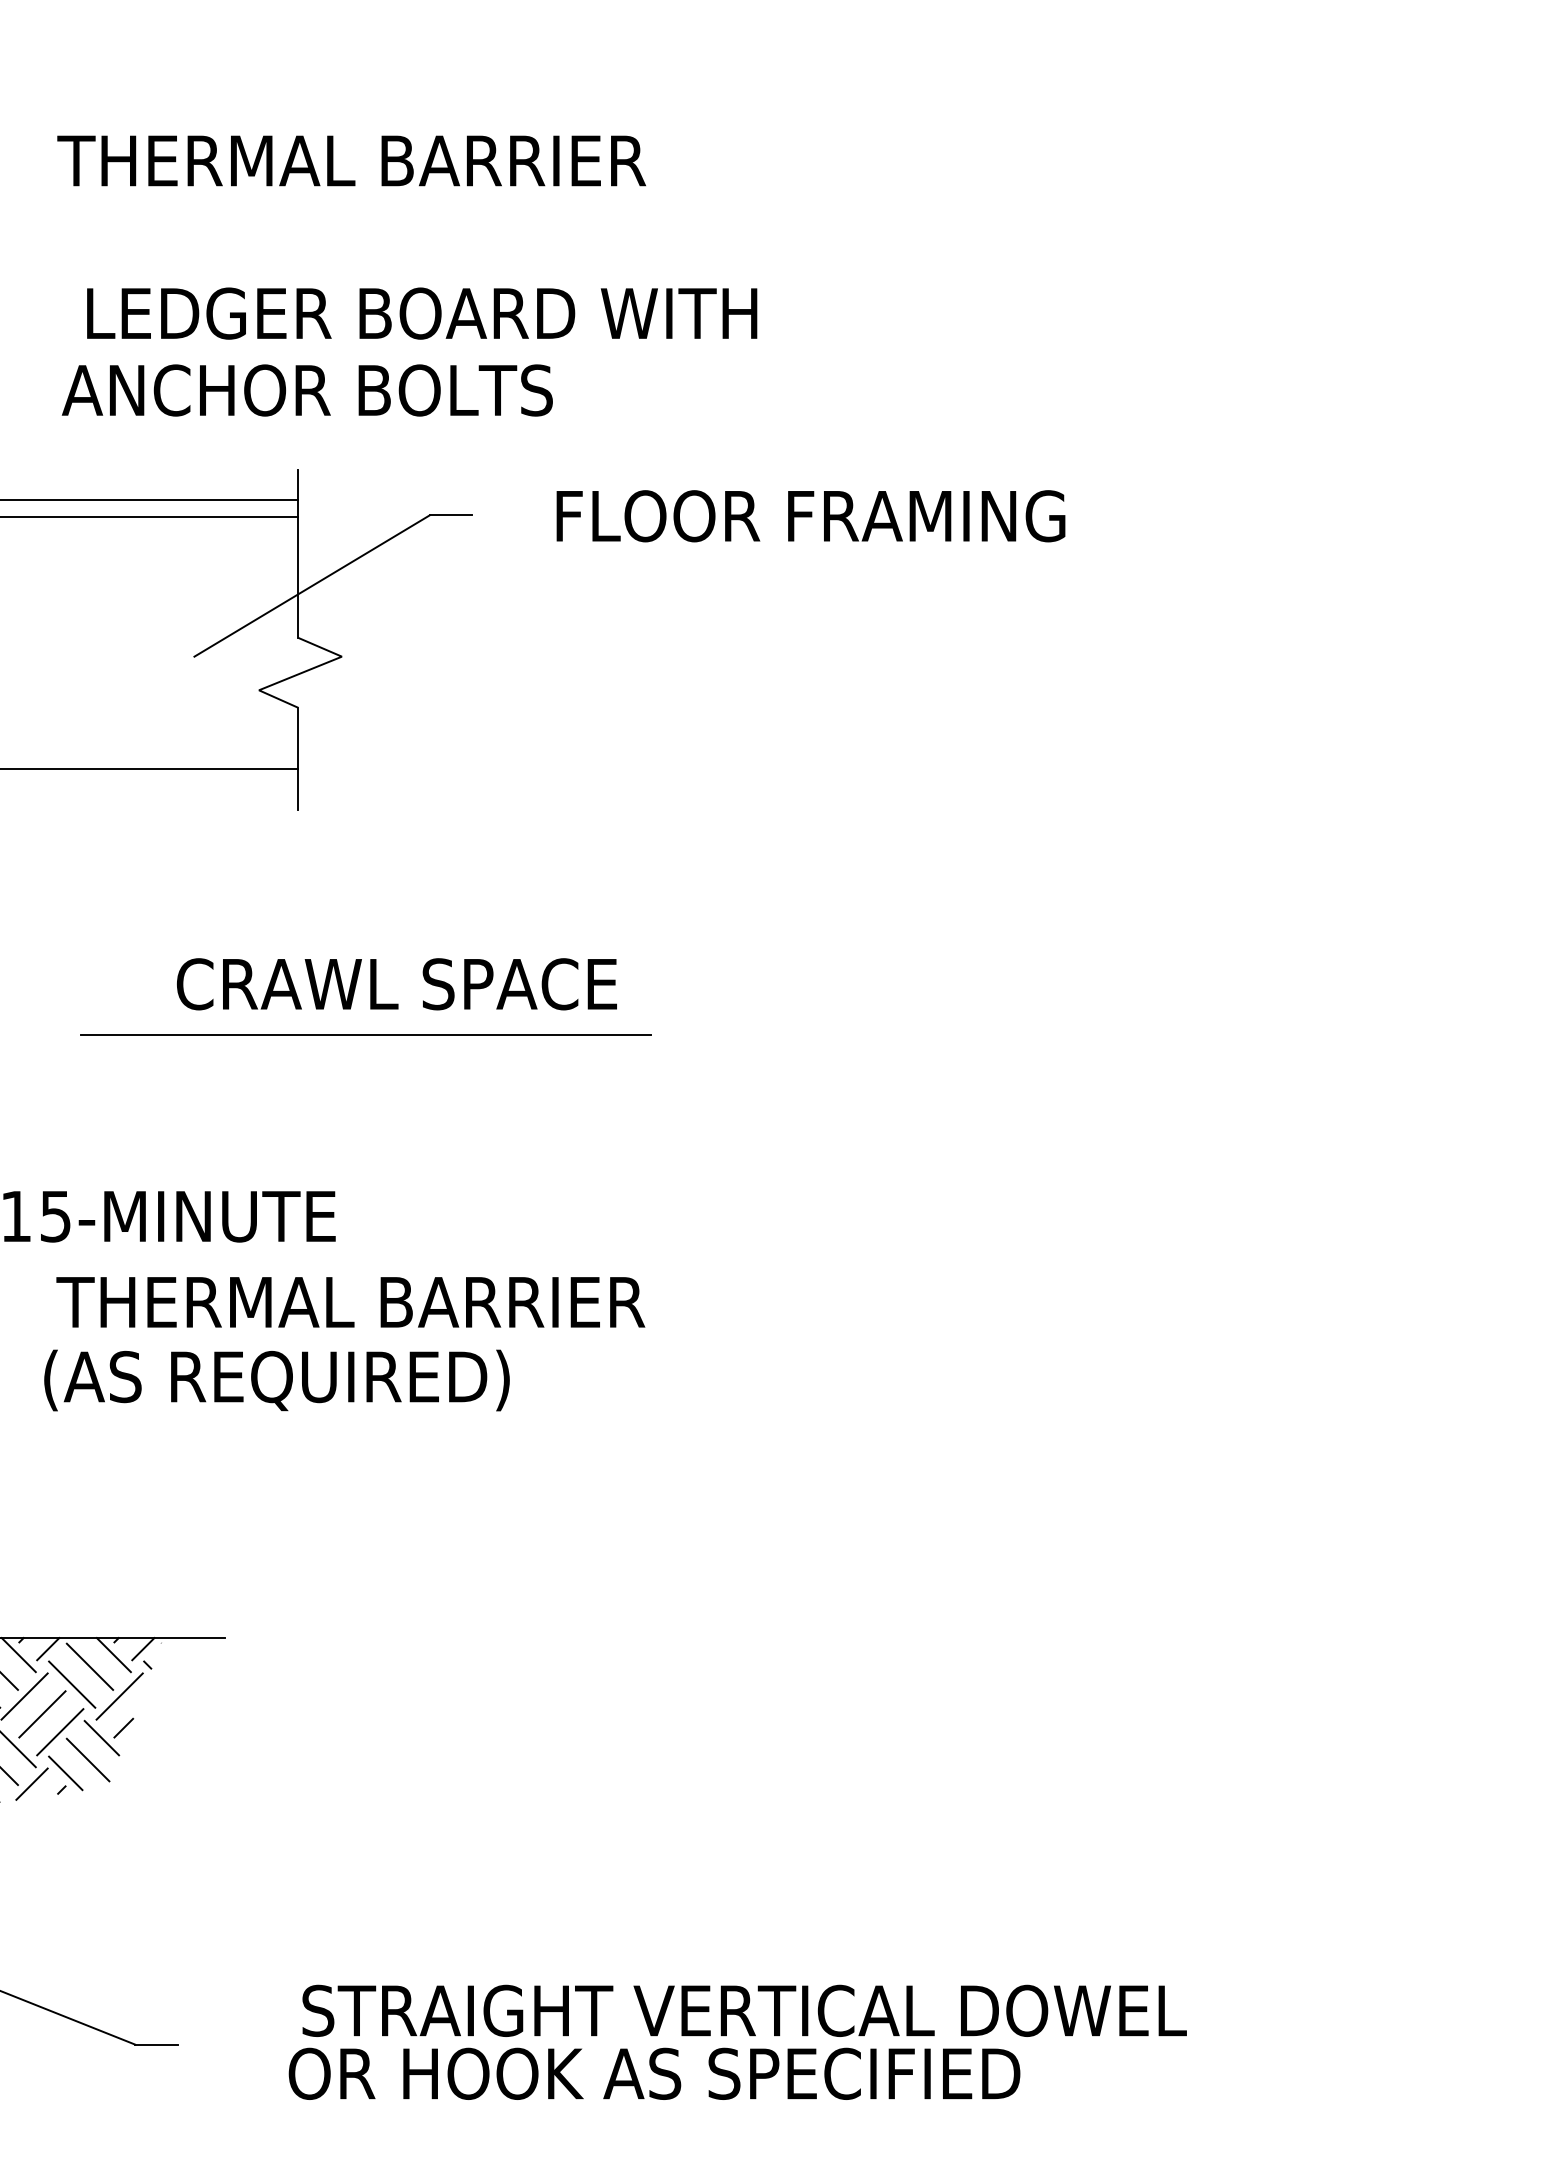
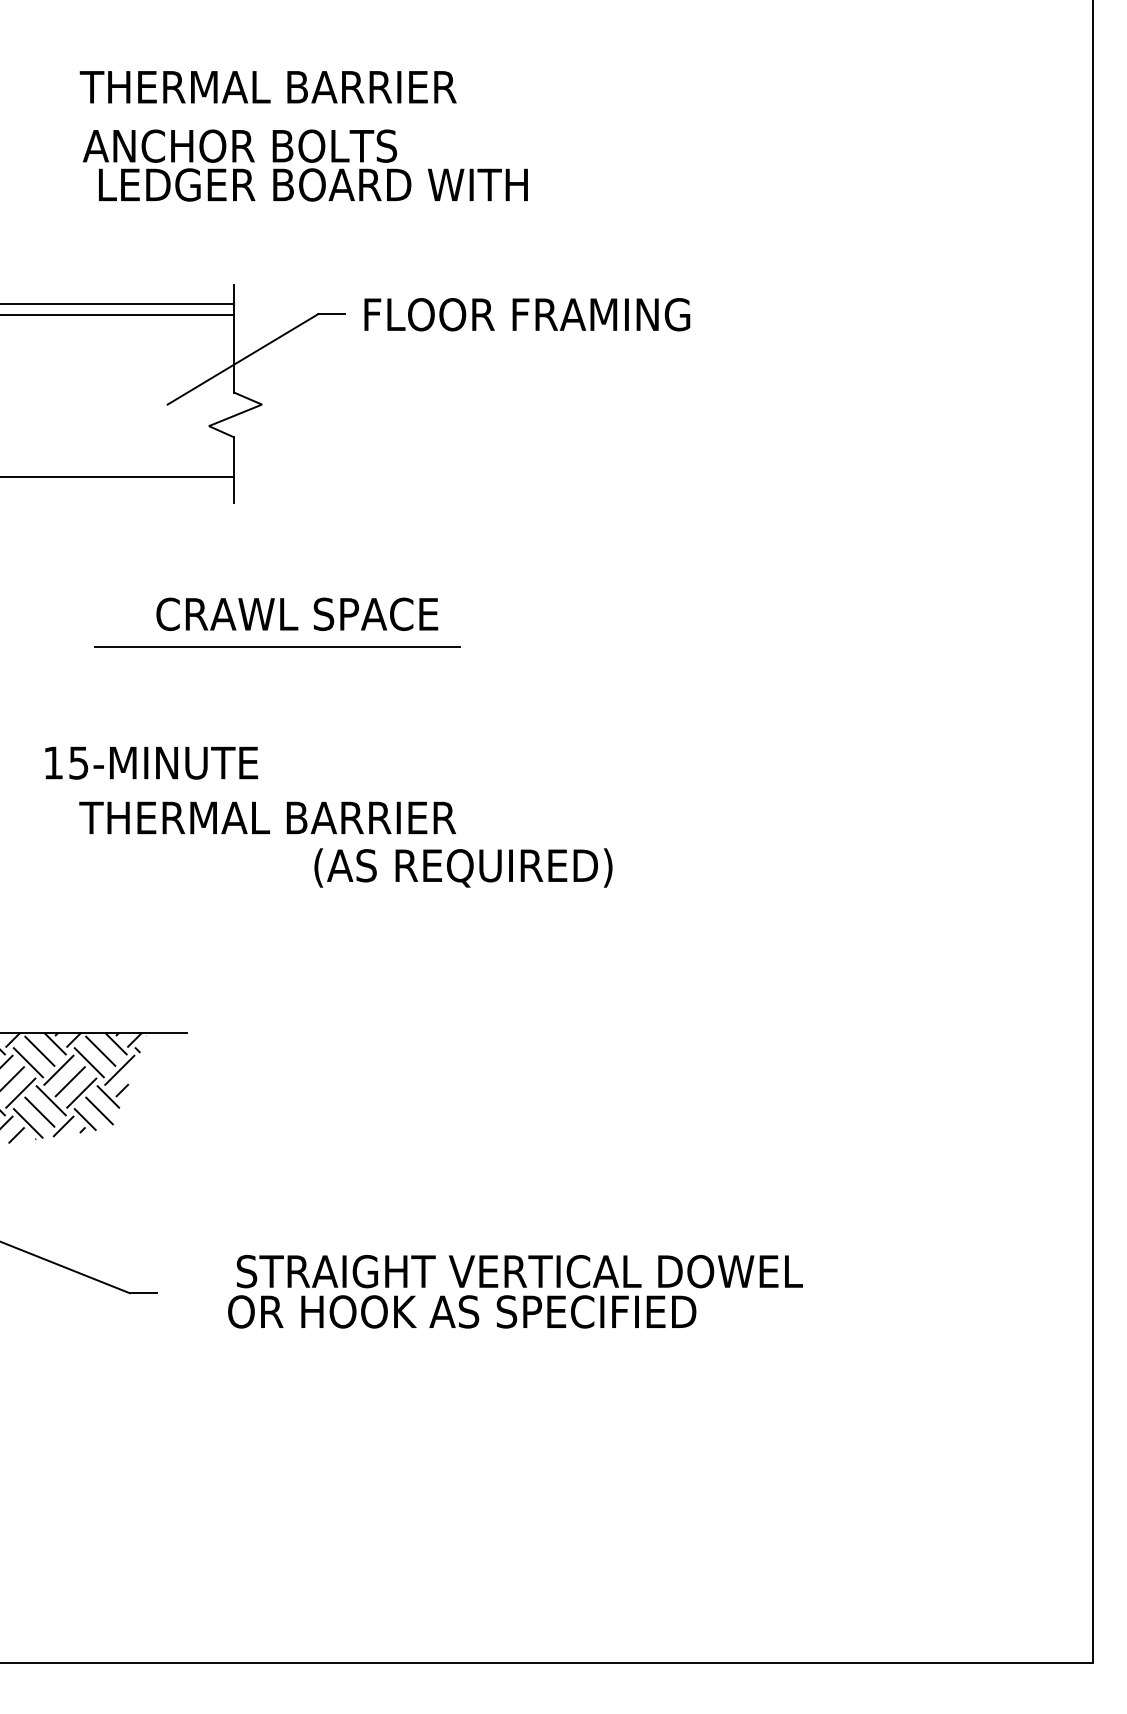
text: (308, 389) -> (240, 145), moved
text: (811, 515) -> (527, 314), moved
text: (277, 1379) -> (463, 867), moved

